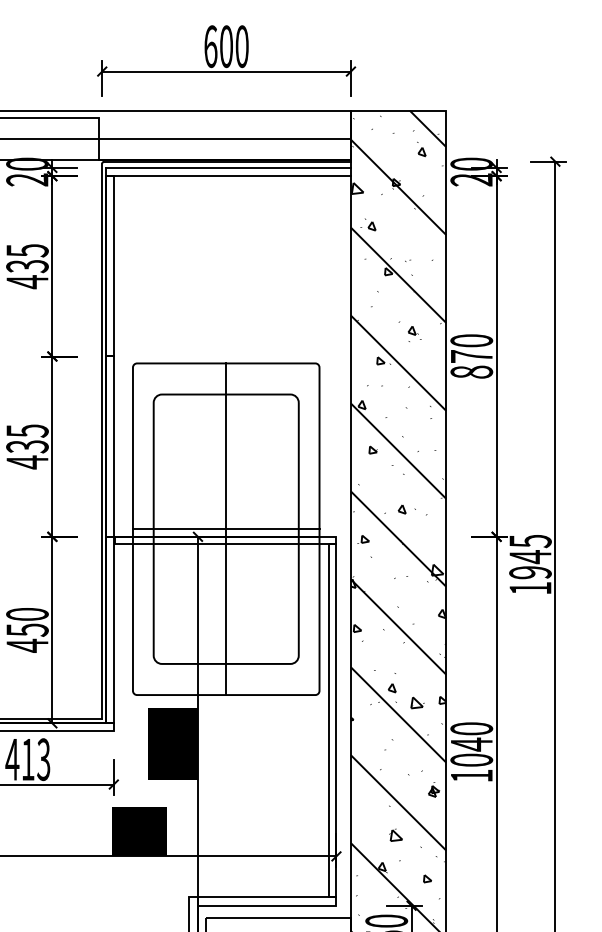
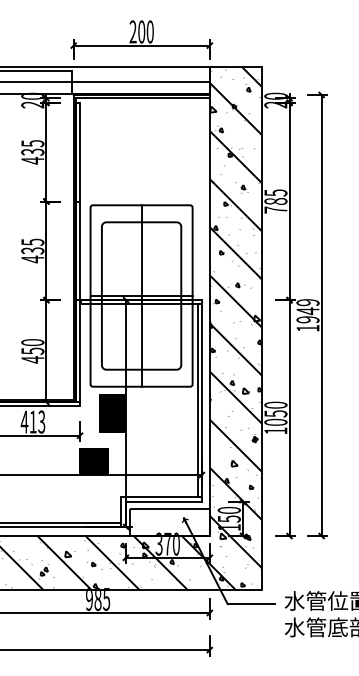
text: (209, 45) -> (132, 31), 600 -> 200
line: (227, 175) -> (142, 102), removed
text: (471, 356) -> (275, 201), 870 -> 785
text: (529, 541) -> (307, 302), 1945 -> 1949
text: (471, 743) -> (275, 413), 1040 -> 1050

